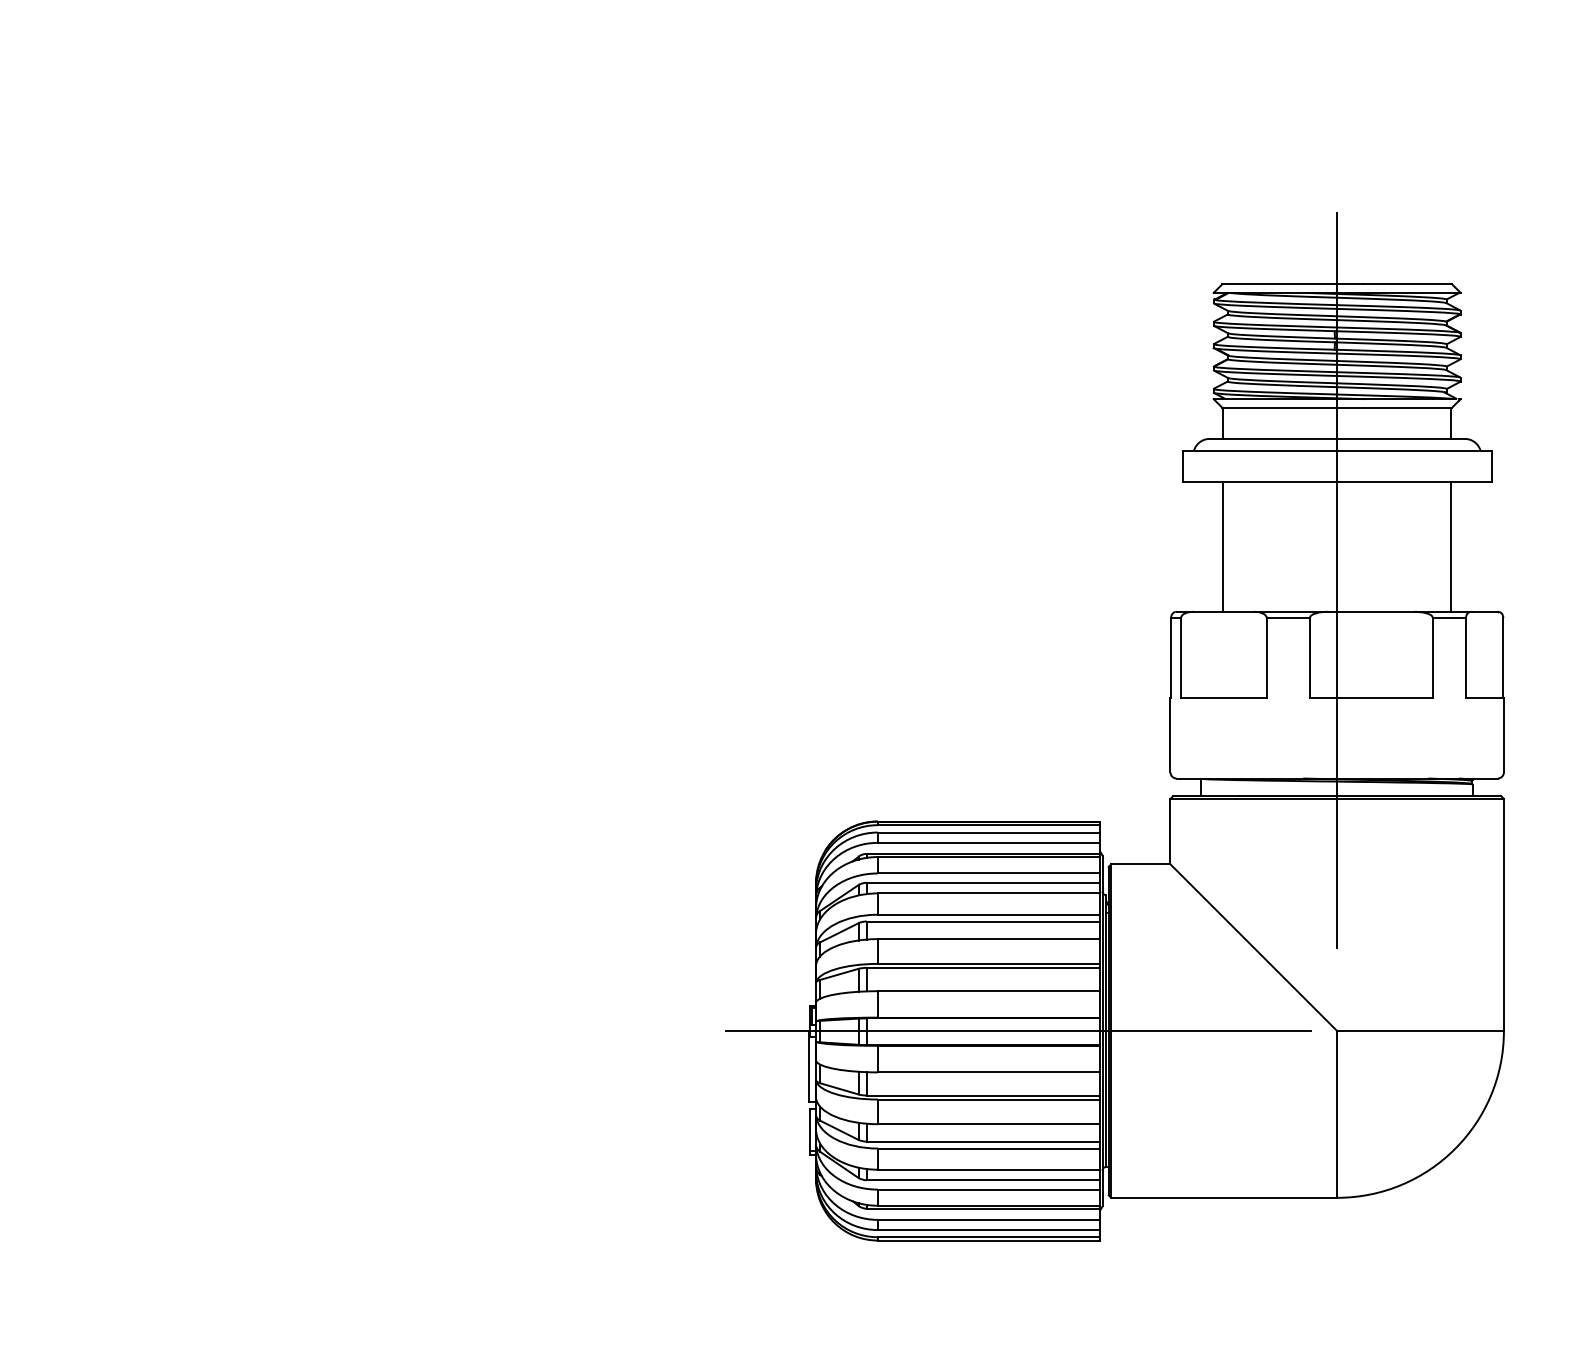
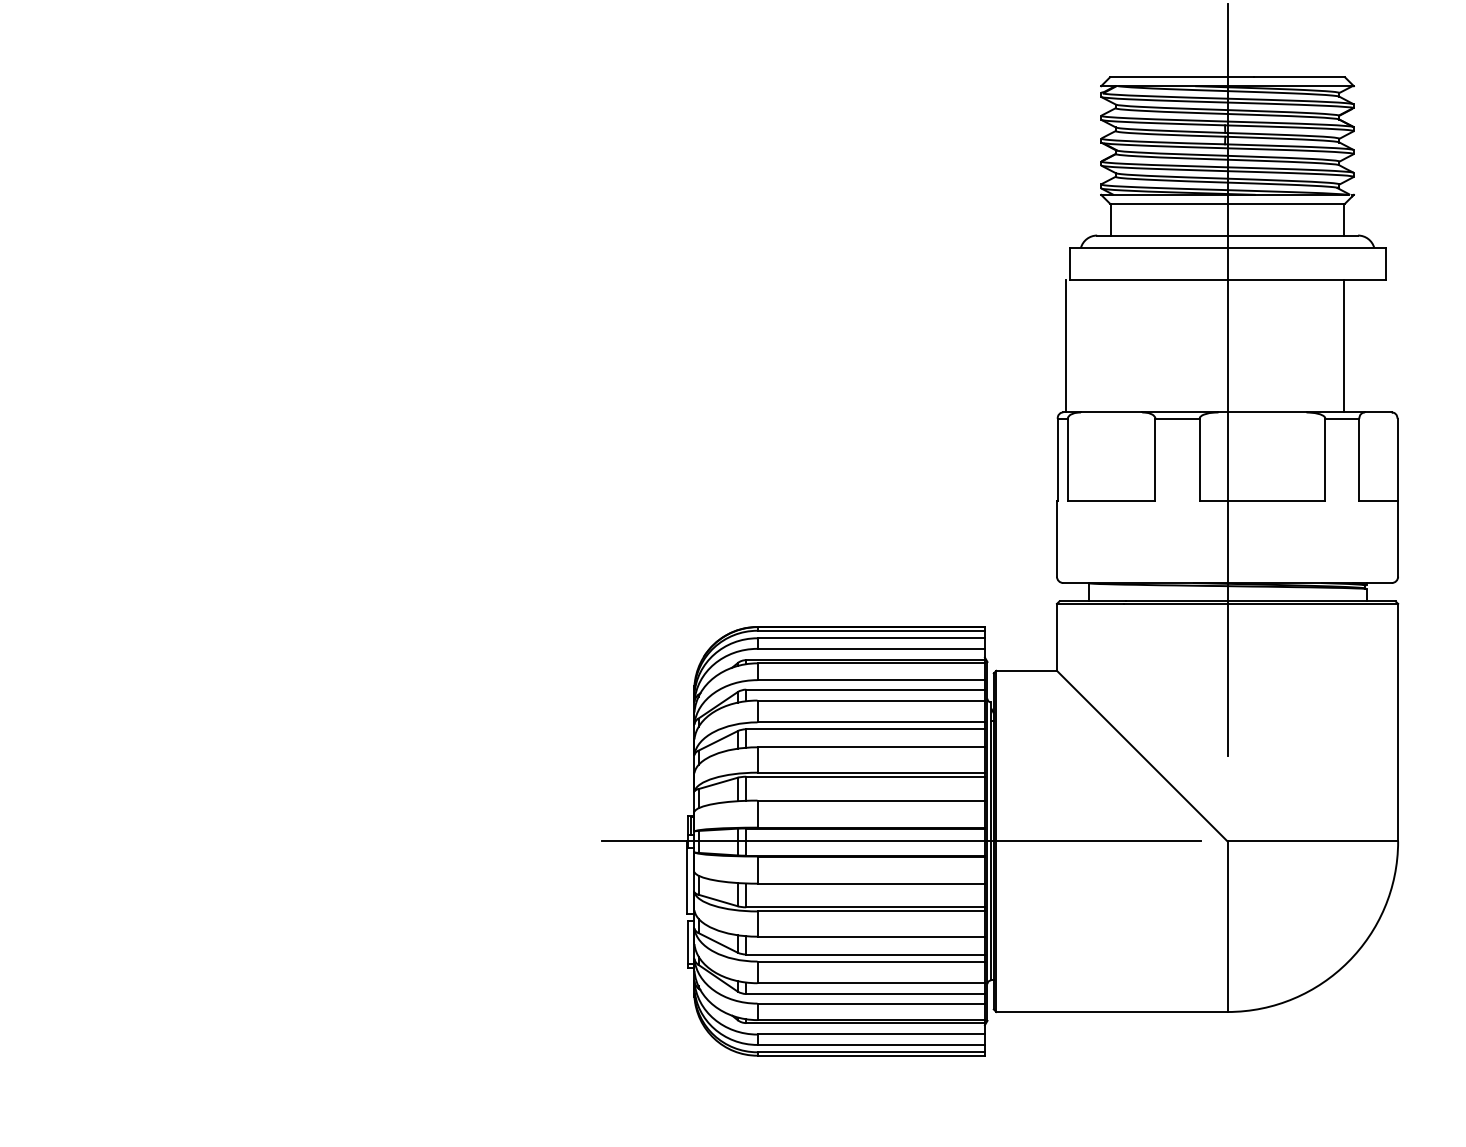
line: (1223, 546) -> (1066, 345), moved

